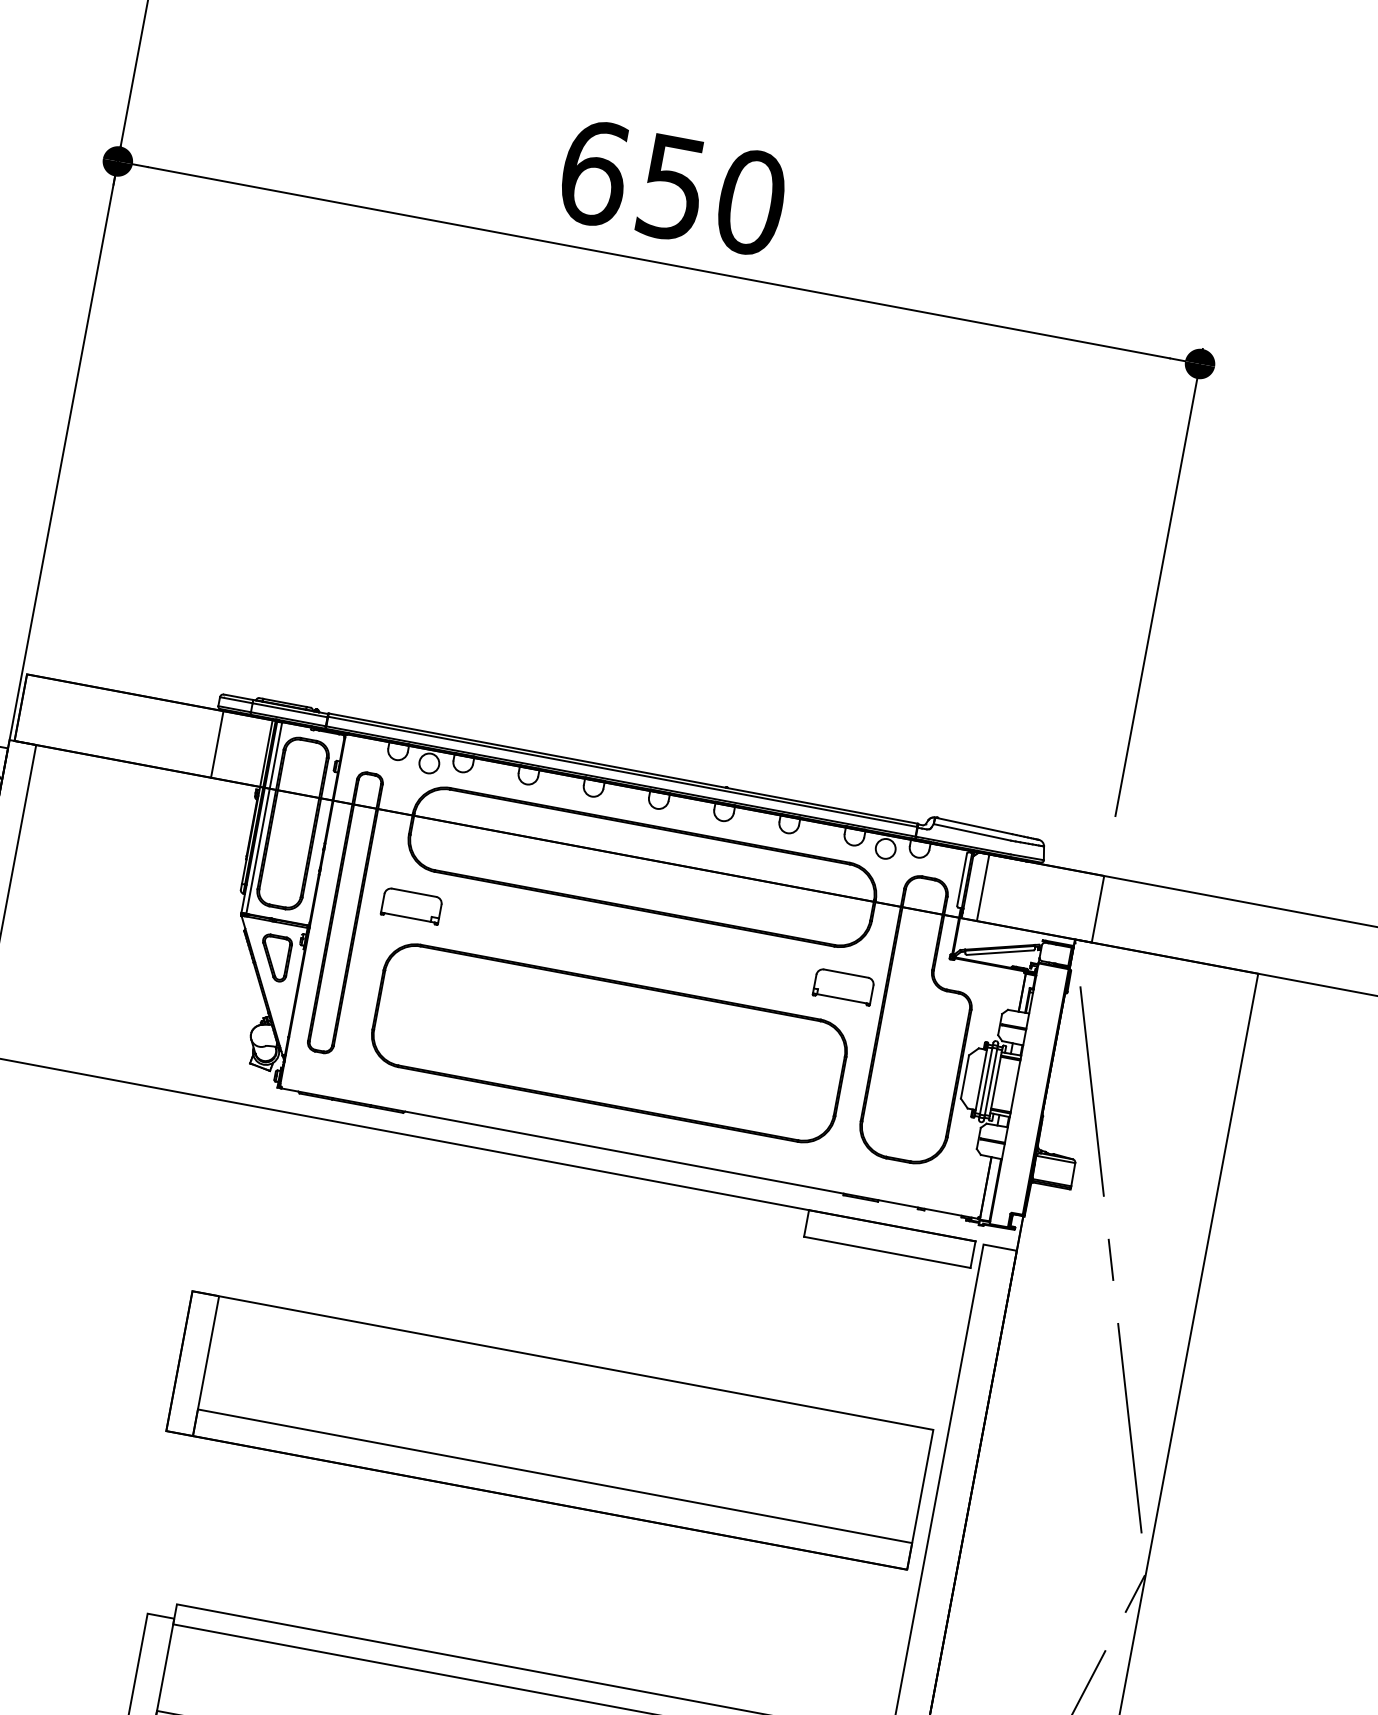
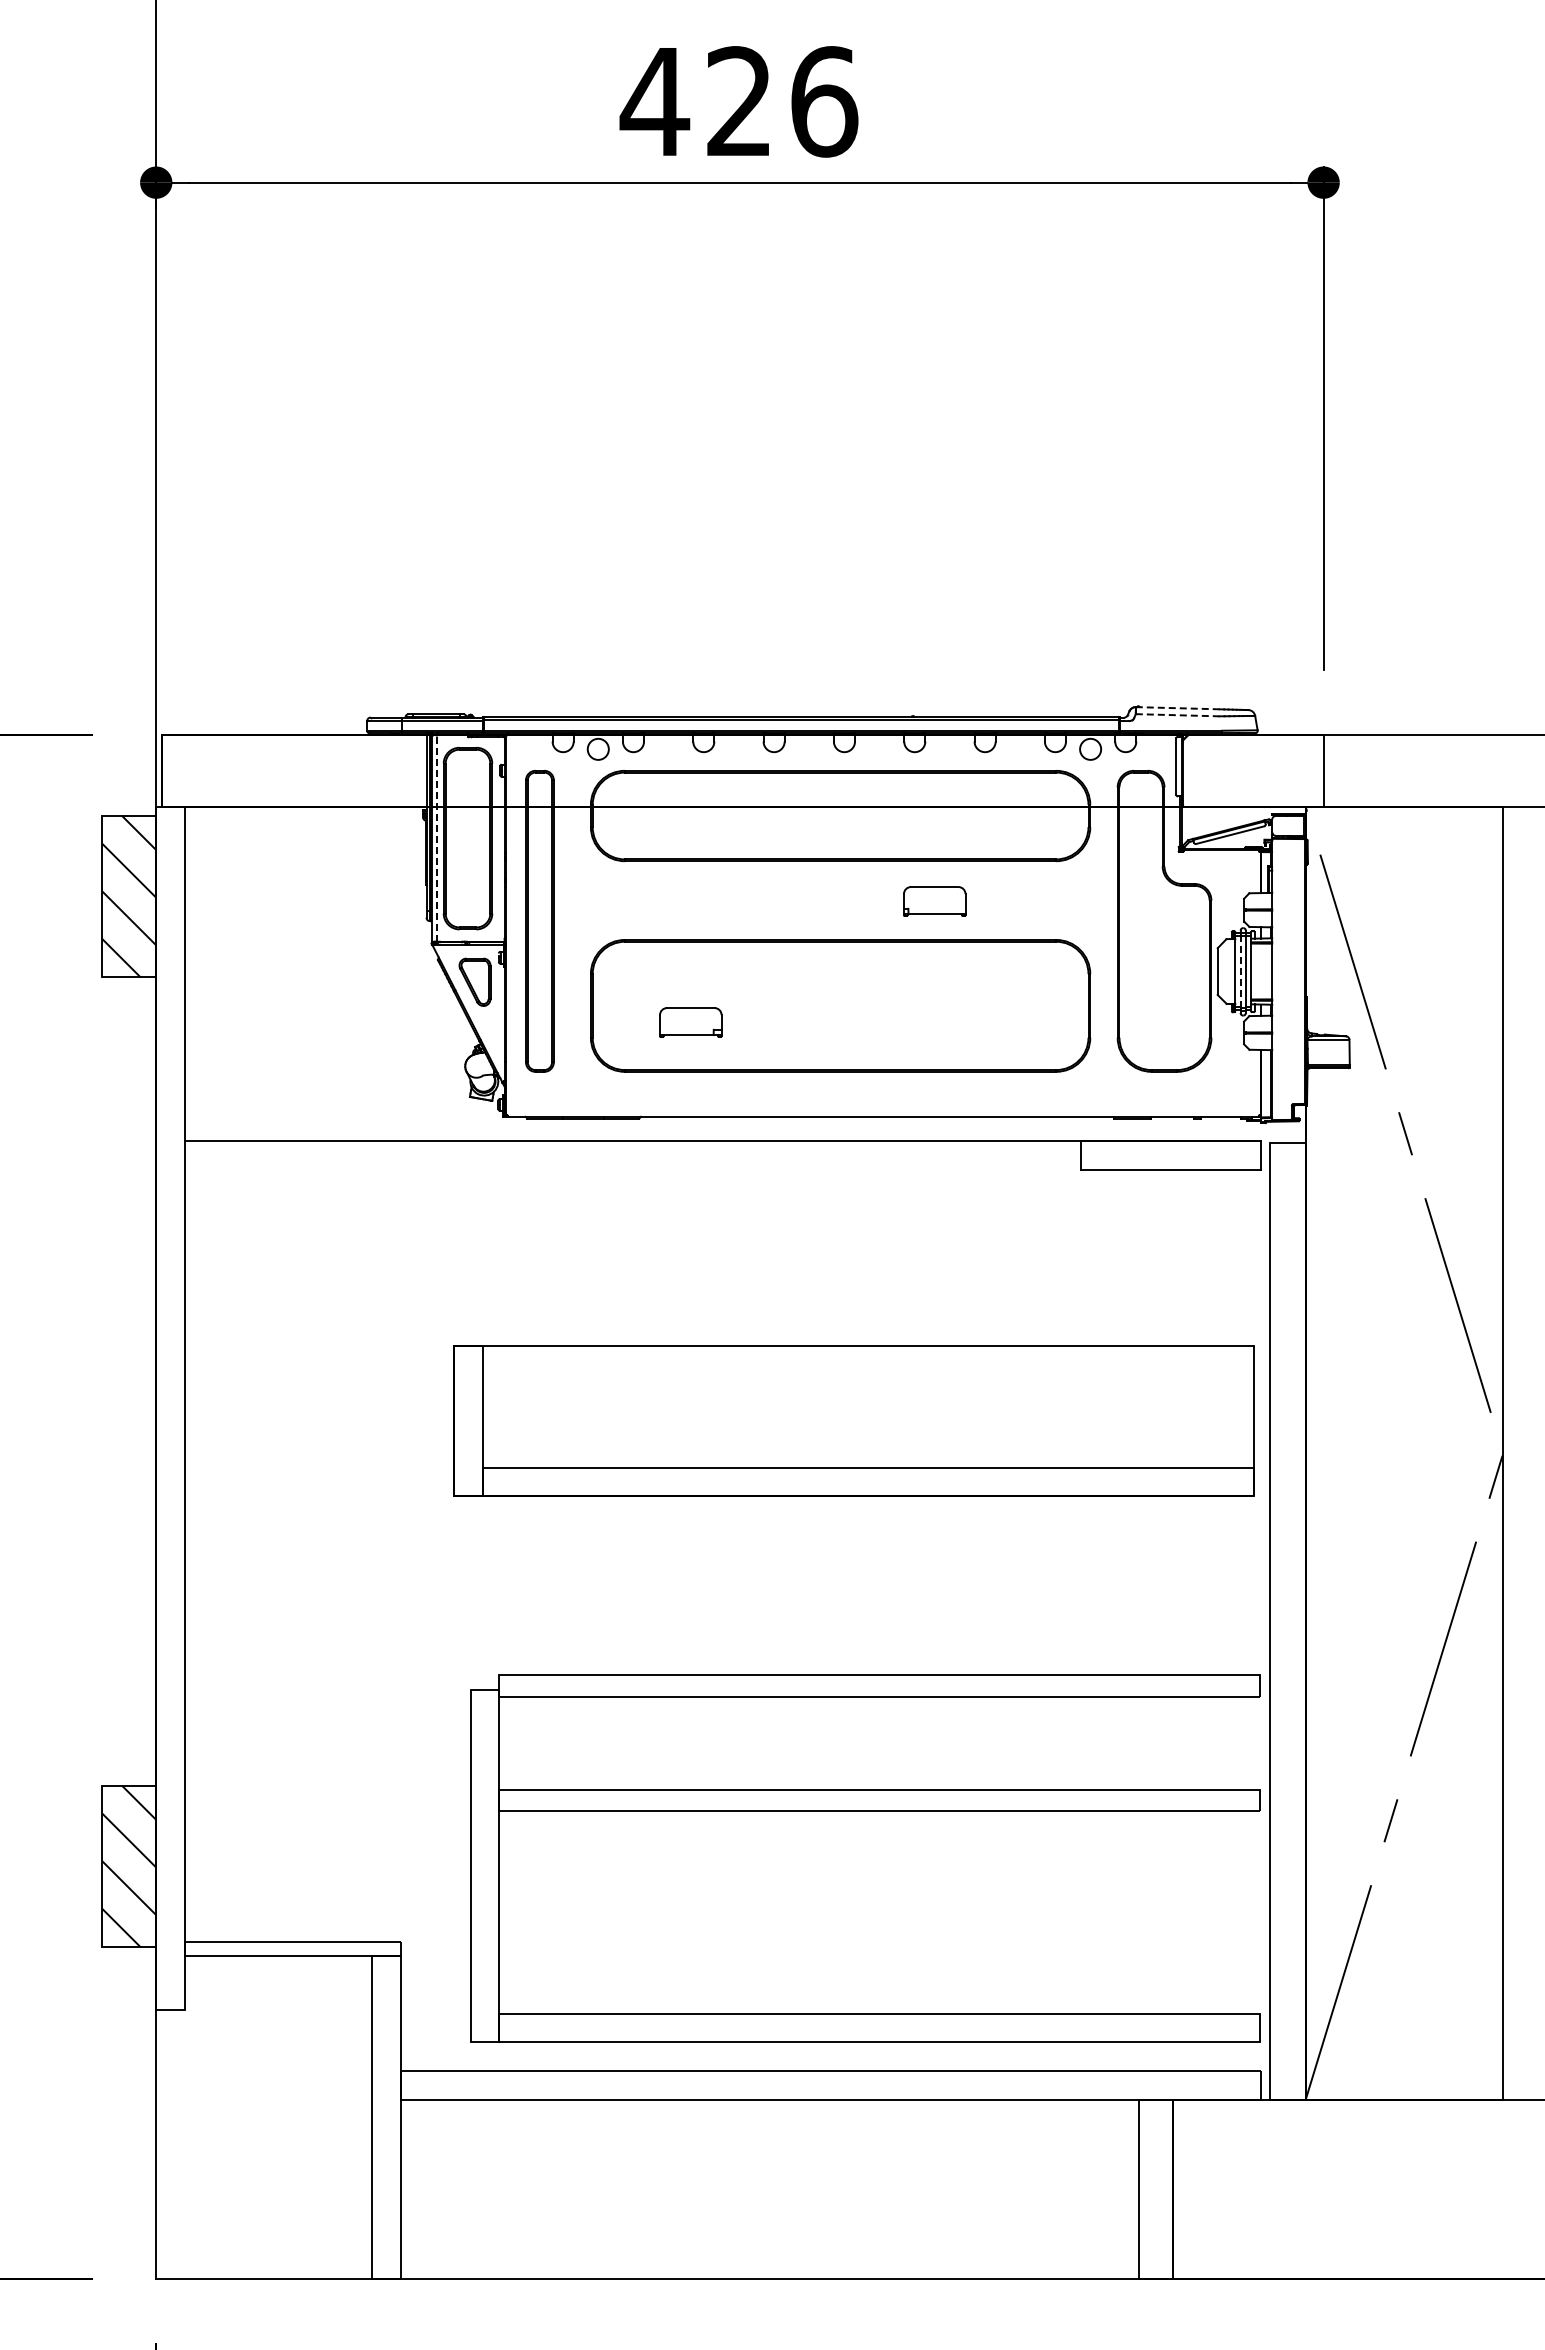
text: (671, 187) -> (738, 101), 650 -> 426
line: (217, 744) -> (373, 770), removed
line: (263, 818) -> (436, 838), solid -> dashed
line: (973, 826) -> (1177, 708), solid -> dashed
line: (972, 832) -> (1177, 715), solid -> dashed
line: (983, 887) -> (1199, 770), removed
part: (411, 906) -> (690, 1022), moved
part: (843, 986) -> (934, 901), moved
line: (986, 1080) -> (1240, 971), solid -> dashed

